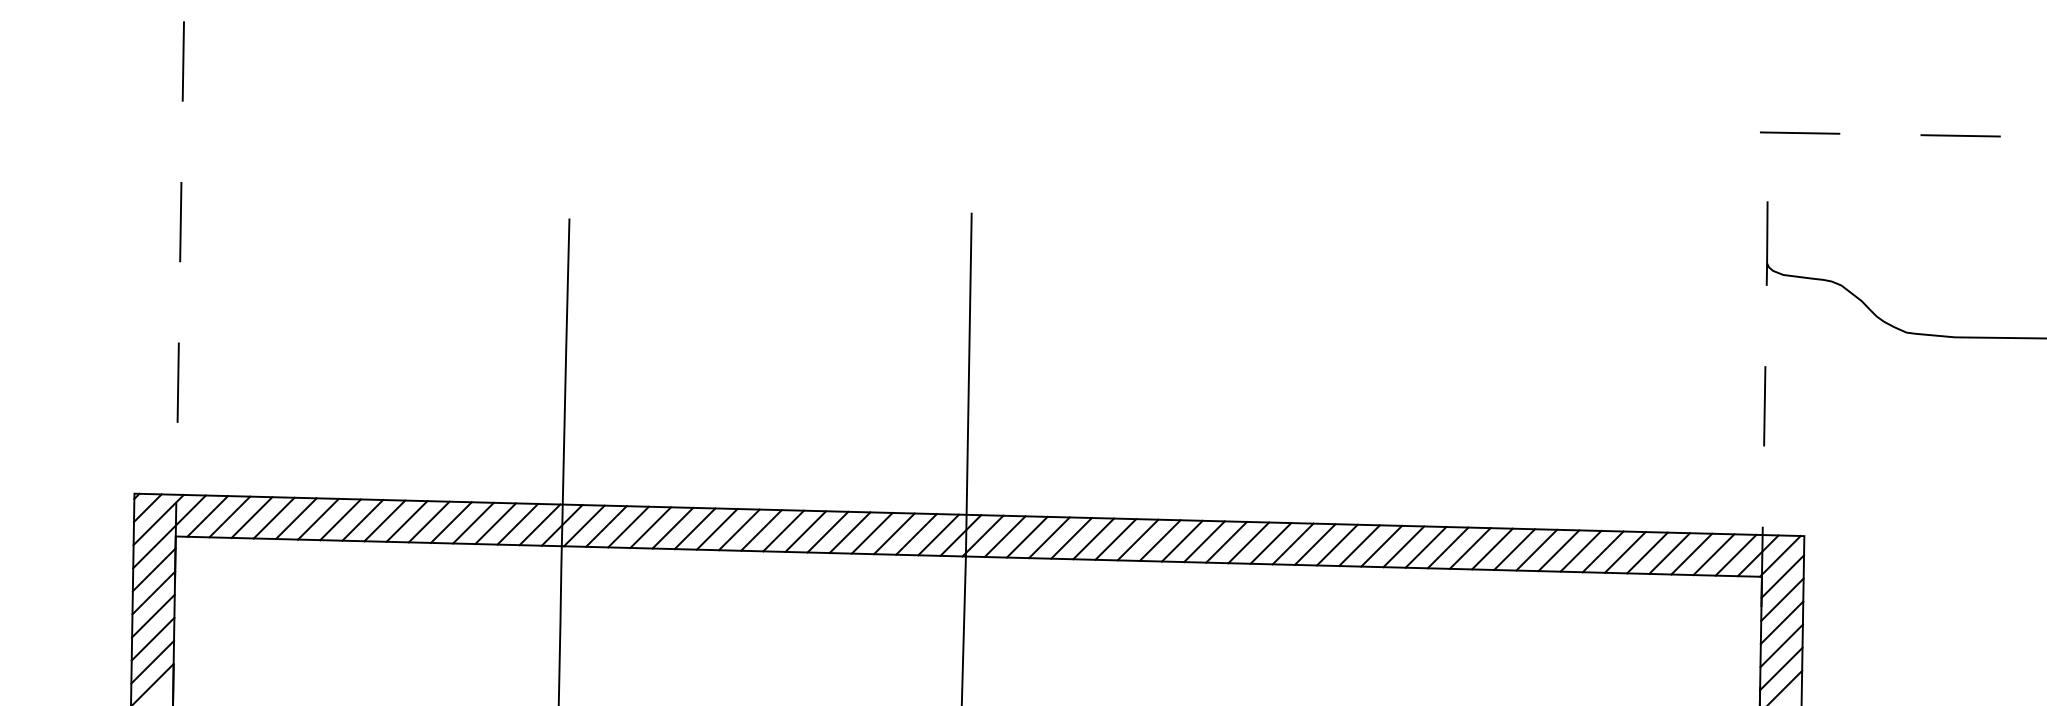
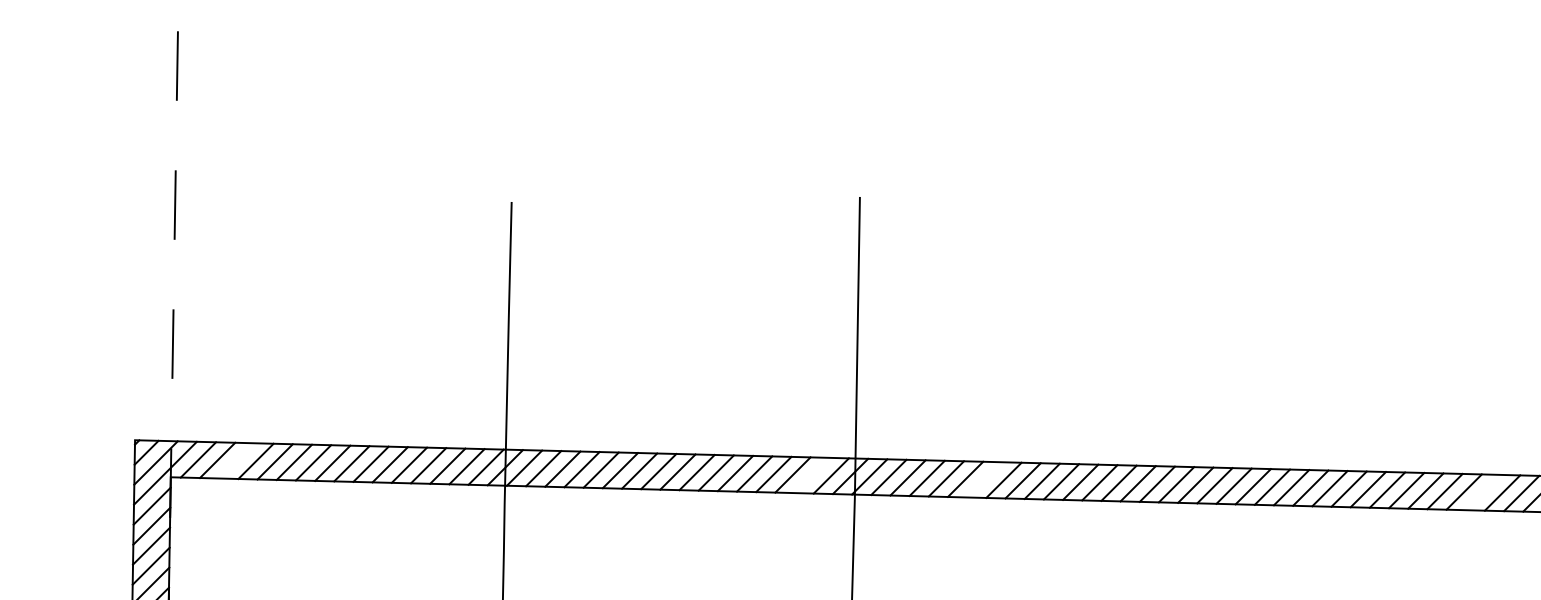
line: (251, 517) -> (236, 460), removed
line: (916, 534) -> (812, 475), removed
line: (1115, 539) -> (984, 479), removed
line: (1691, 553) -> (1483, 492), removed

